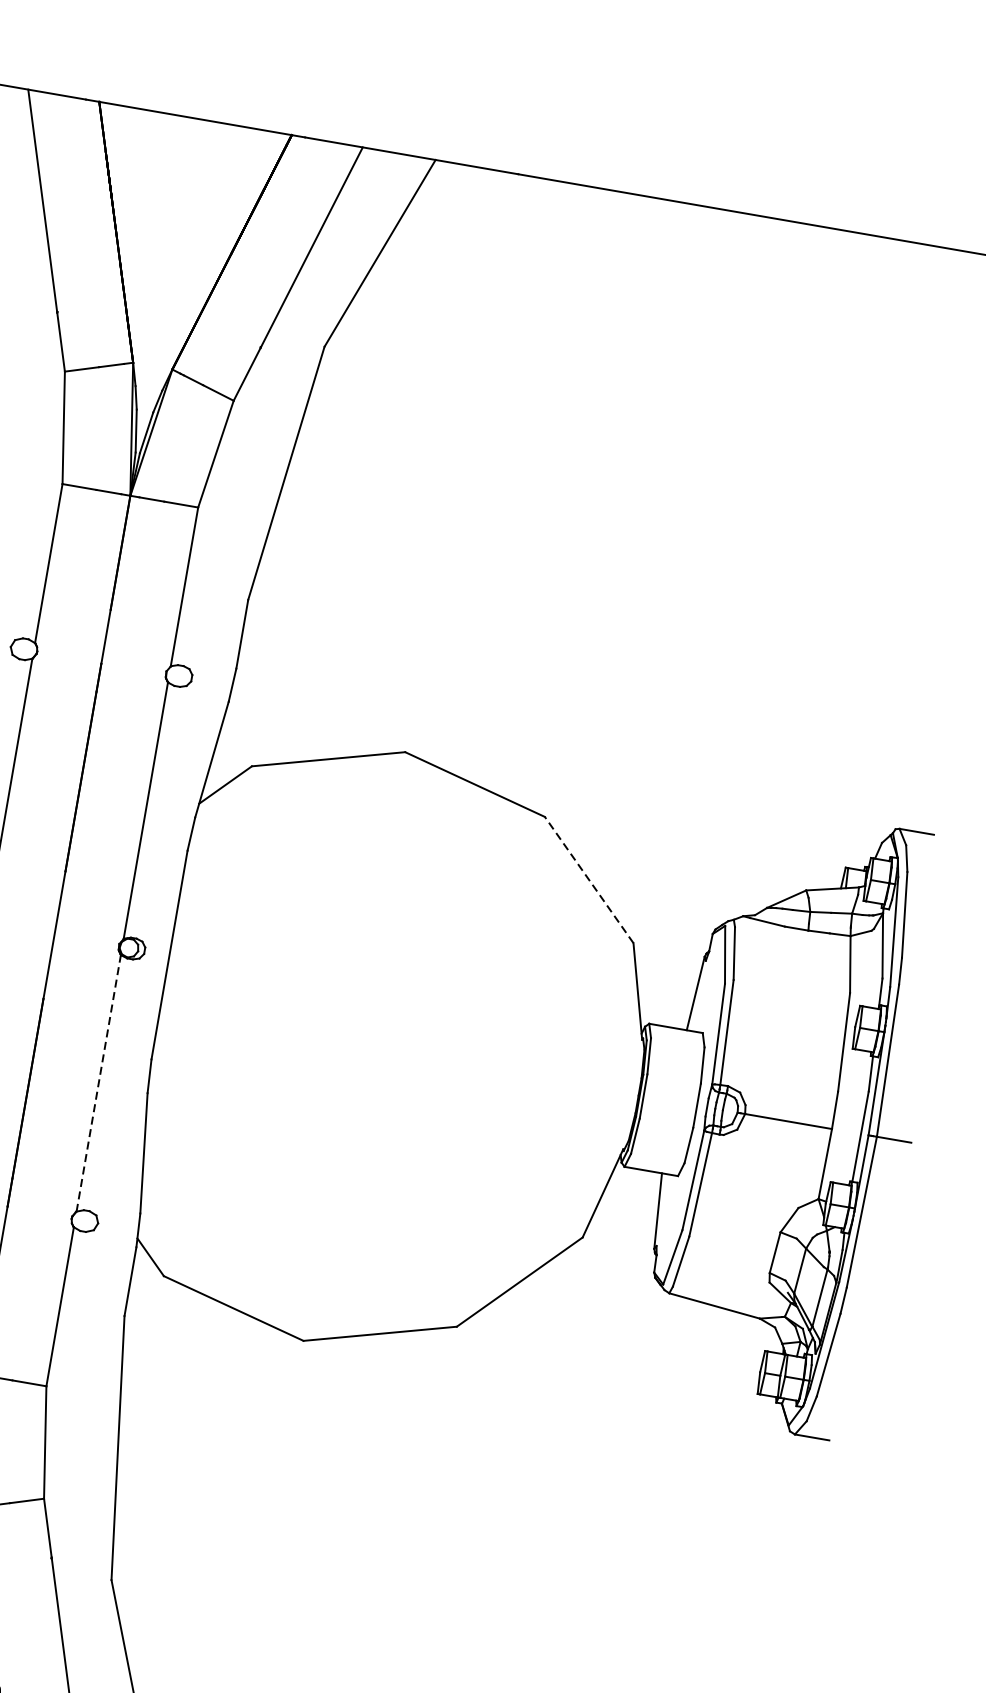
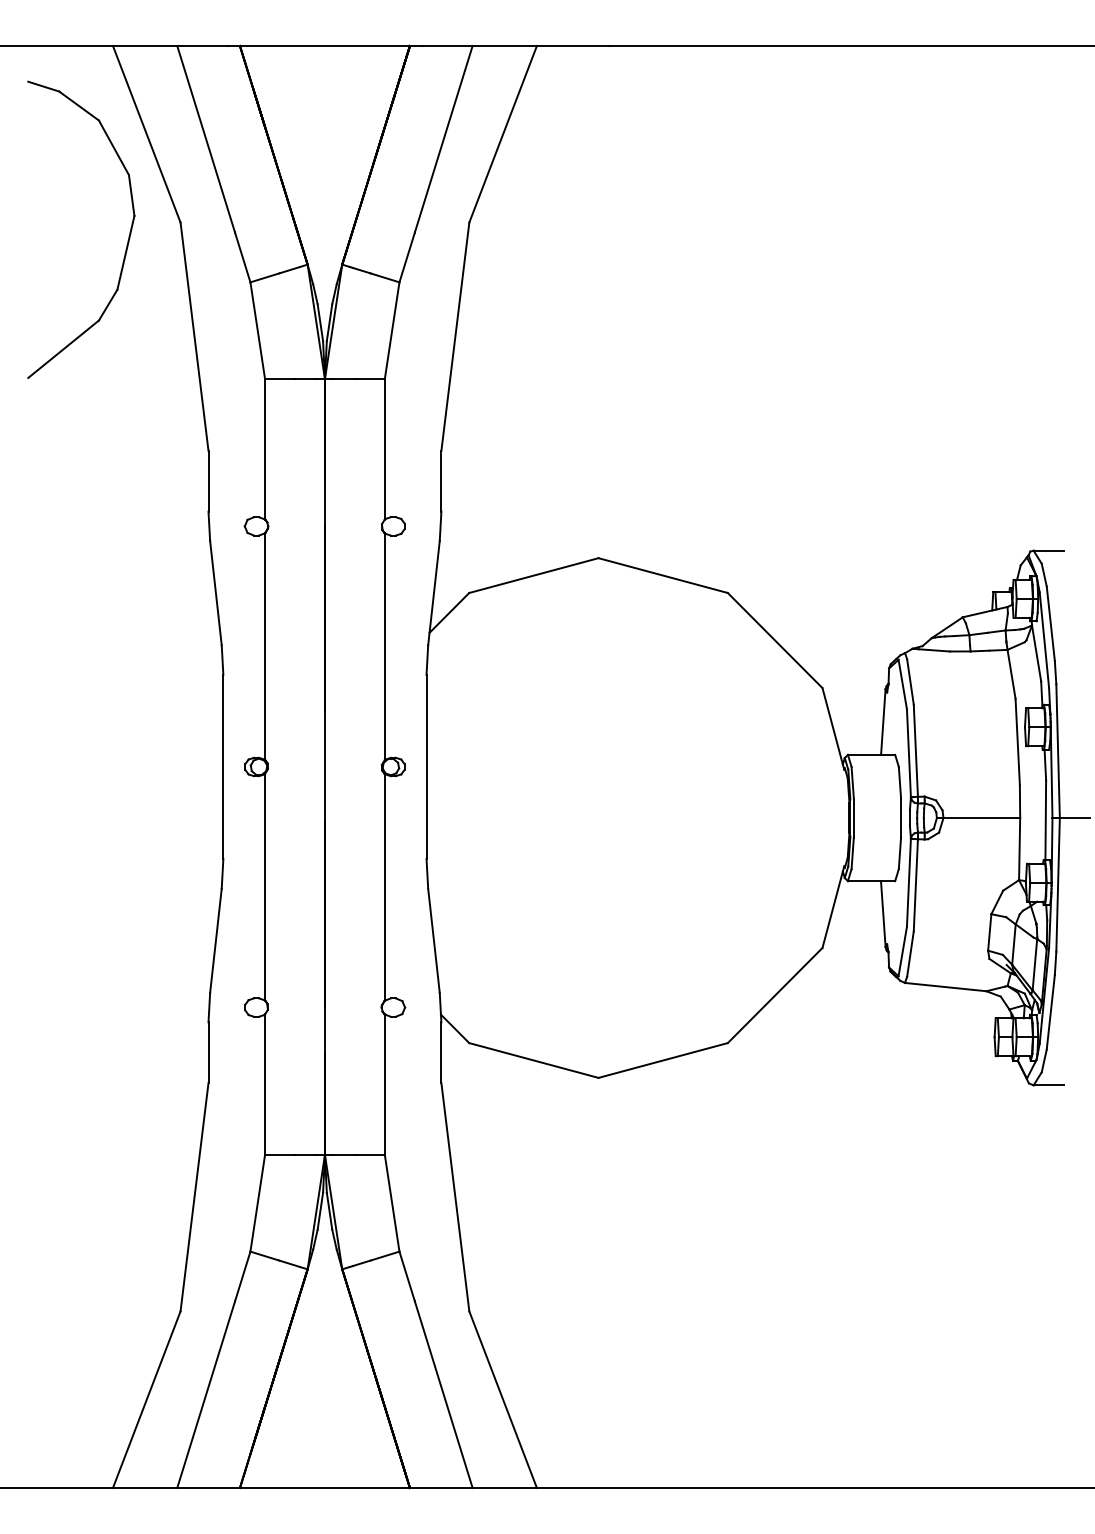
line: (588, 879) -> (774, 640), dashed -> solid
line: (98, 1083) -> (384, 887), dashed -> solid

